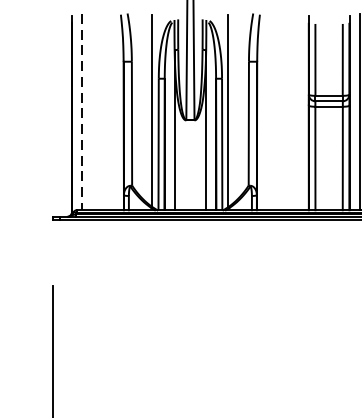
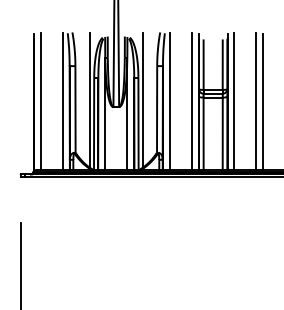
line: (113, 110) -> (62, 100), added
line: (266, 110) -> (169, 100), added
line: (298, 110) -> (191, 100), added
line: (81, 112) -> (40, 101), dashed -> solid

